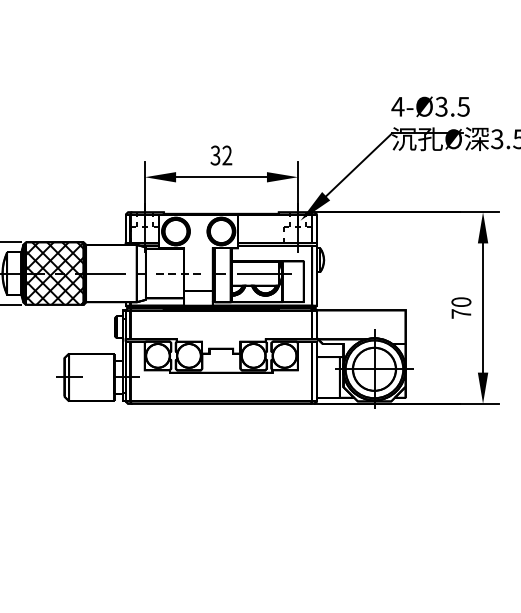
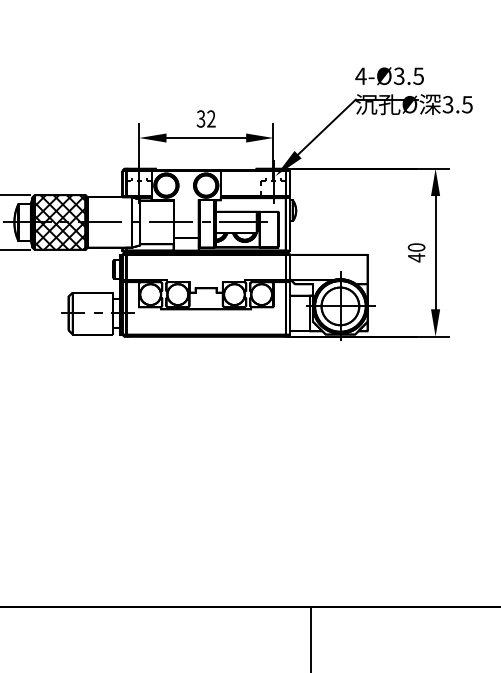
line: (181, 273) -> (171, 222), dashed -> solid
text: (461, 313) -> (416, 257), 70 -> 40
line: (98, 376) -> (98, 312), added

